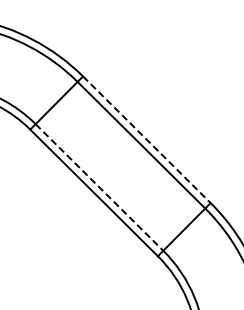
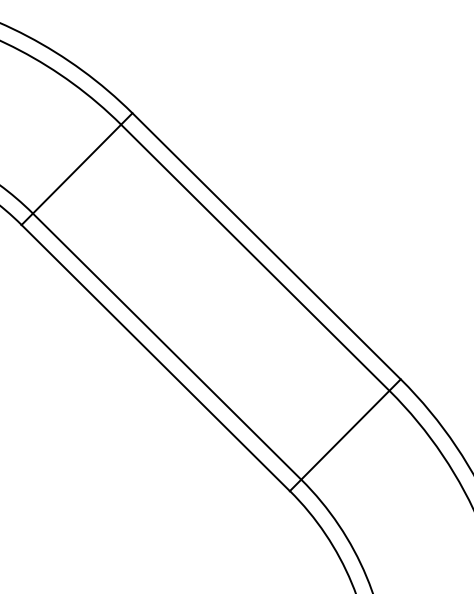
line: (146, 139) -> (265, 245), dashed -> solid
line: (99, 187) -> (167, 346), dashed -> solid

